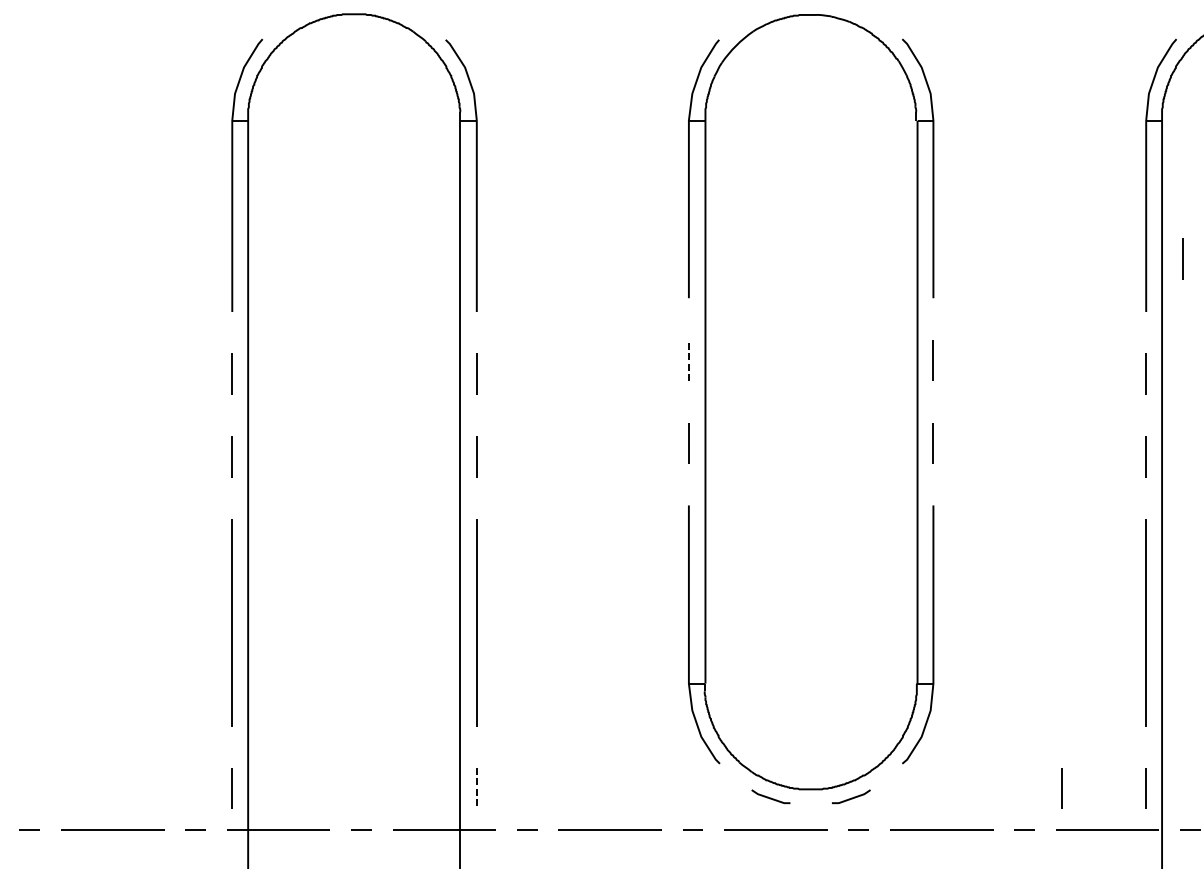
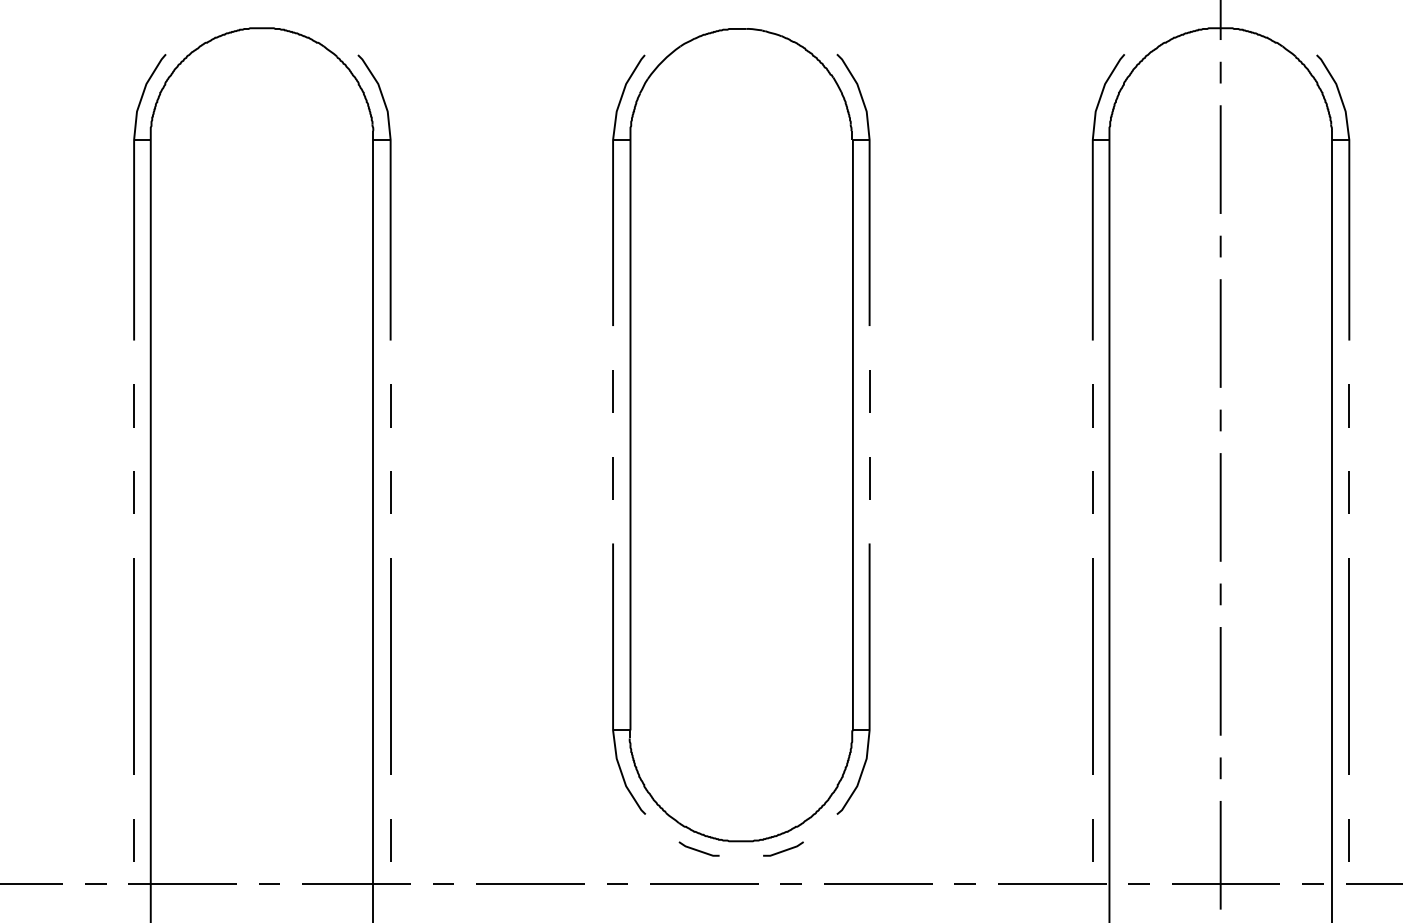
line: (1183, 258) -> (1131, 284), removed
line: (689, 360) -> (613, 391), dashed -> solid
line: (476, 788) -> (390, 840), dashed -> solid
line: (1062, 788) -> (1004, 840), removed

